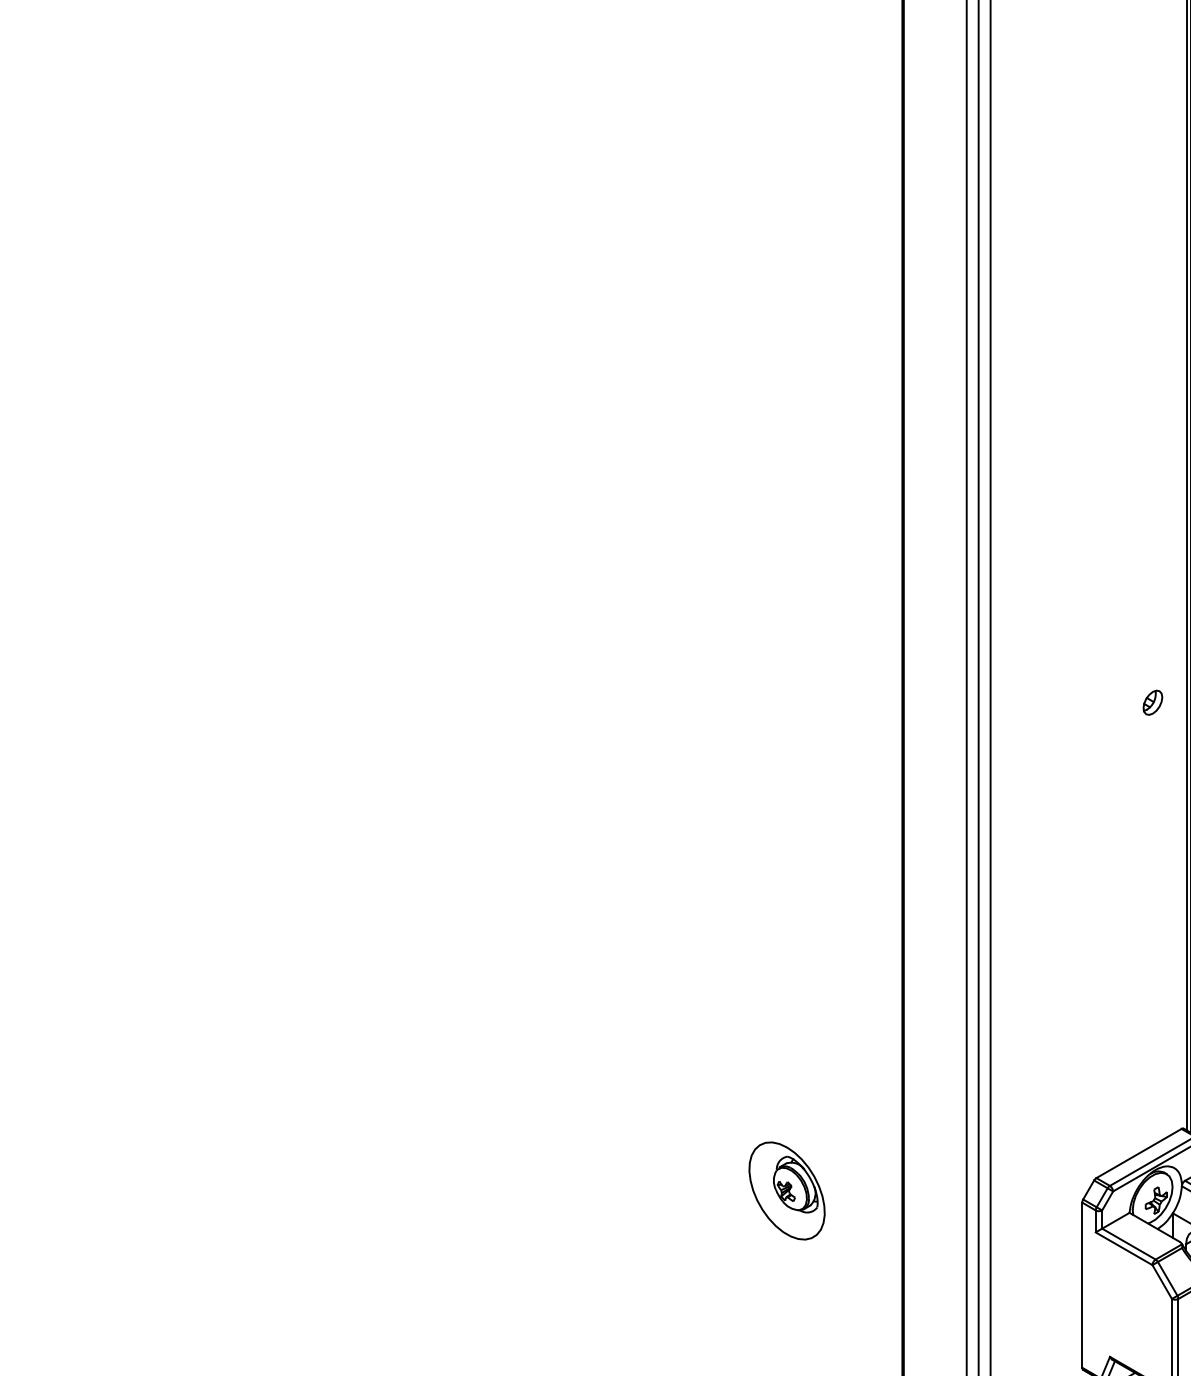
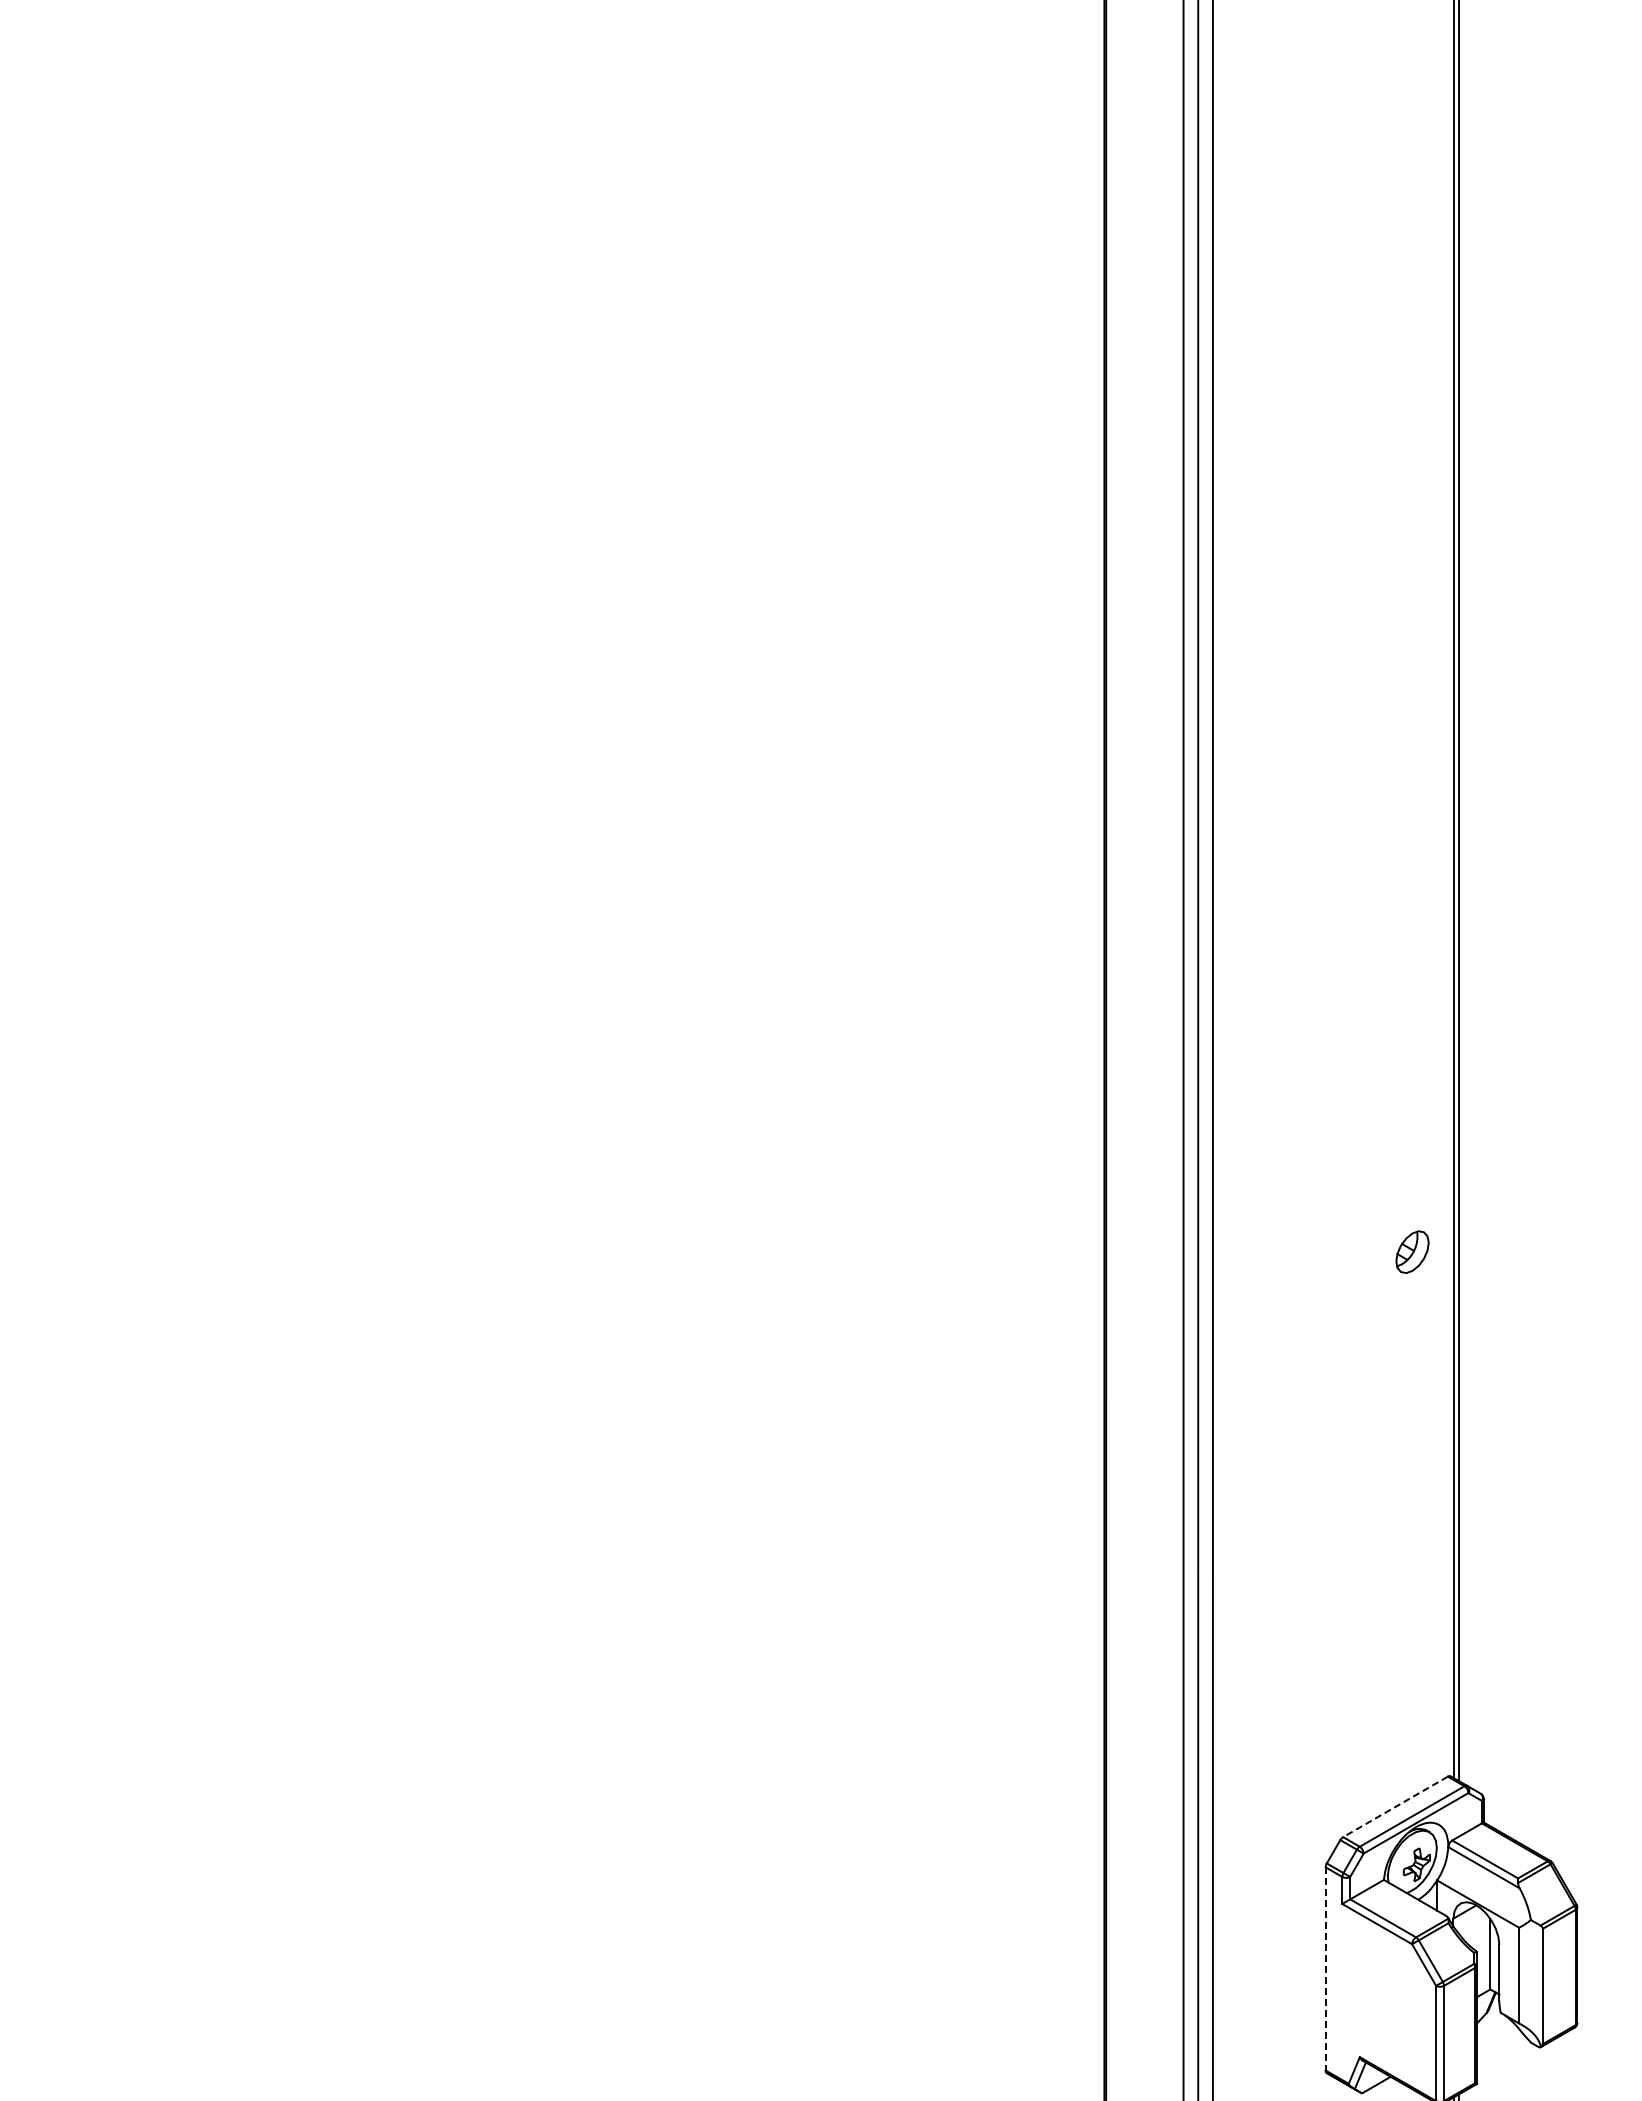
part: (1152, 702) -> (1412, 1252), size x1.4
line: (1138, 1154) -> (1395, 1807), solid -> dashed
part: (787, 1190) -> (962, 1852), removed
line: (1082, 1284) -> (1325, 1968), solid -> dashed

